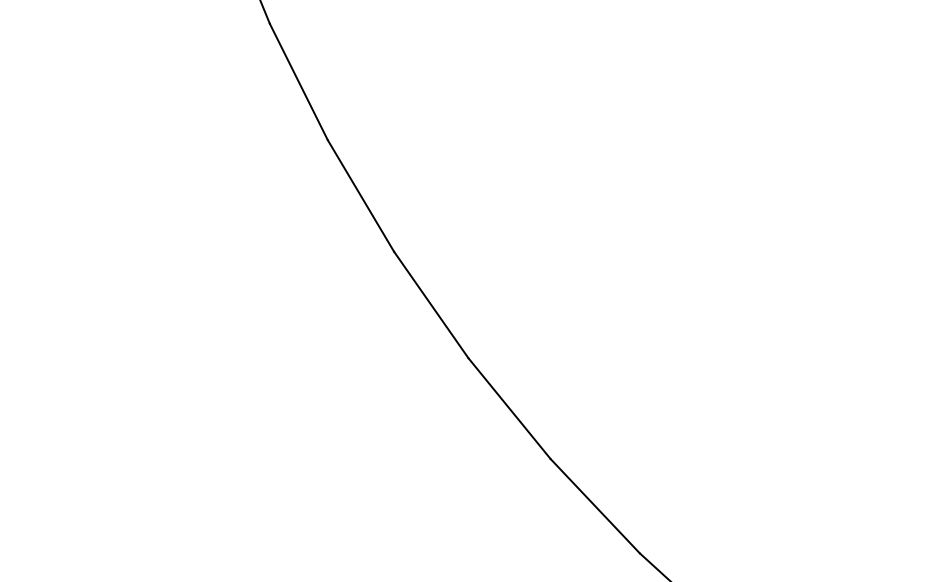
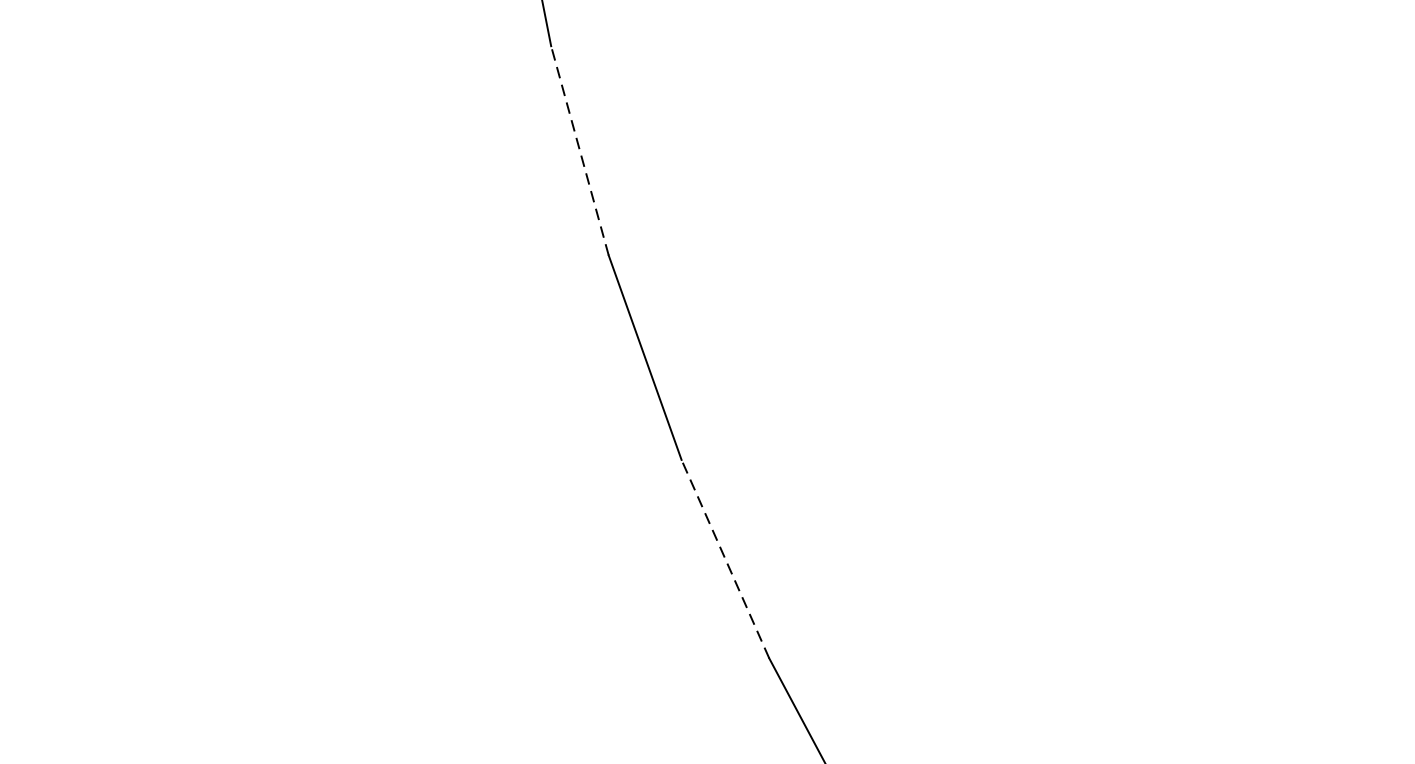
line: (298, 81) -> (579, 149), solid -> dashed
line: (431, 305) -> (725, 559), solid -> dashed

